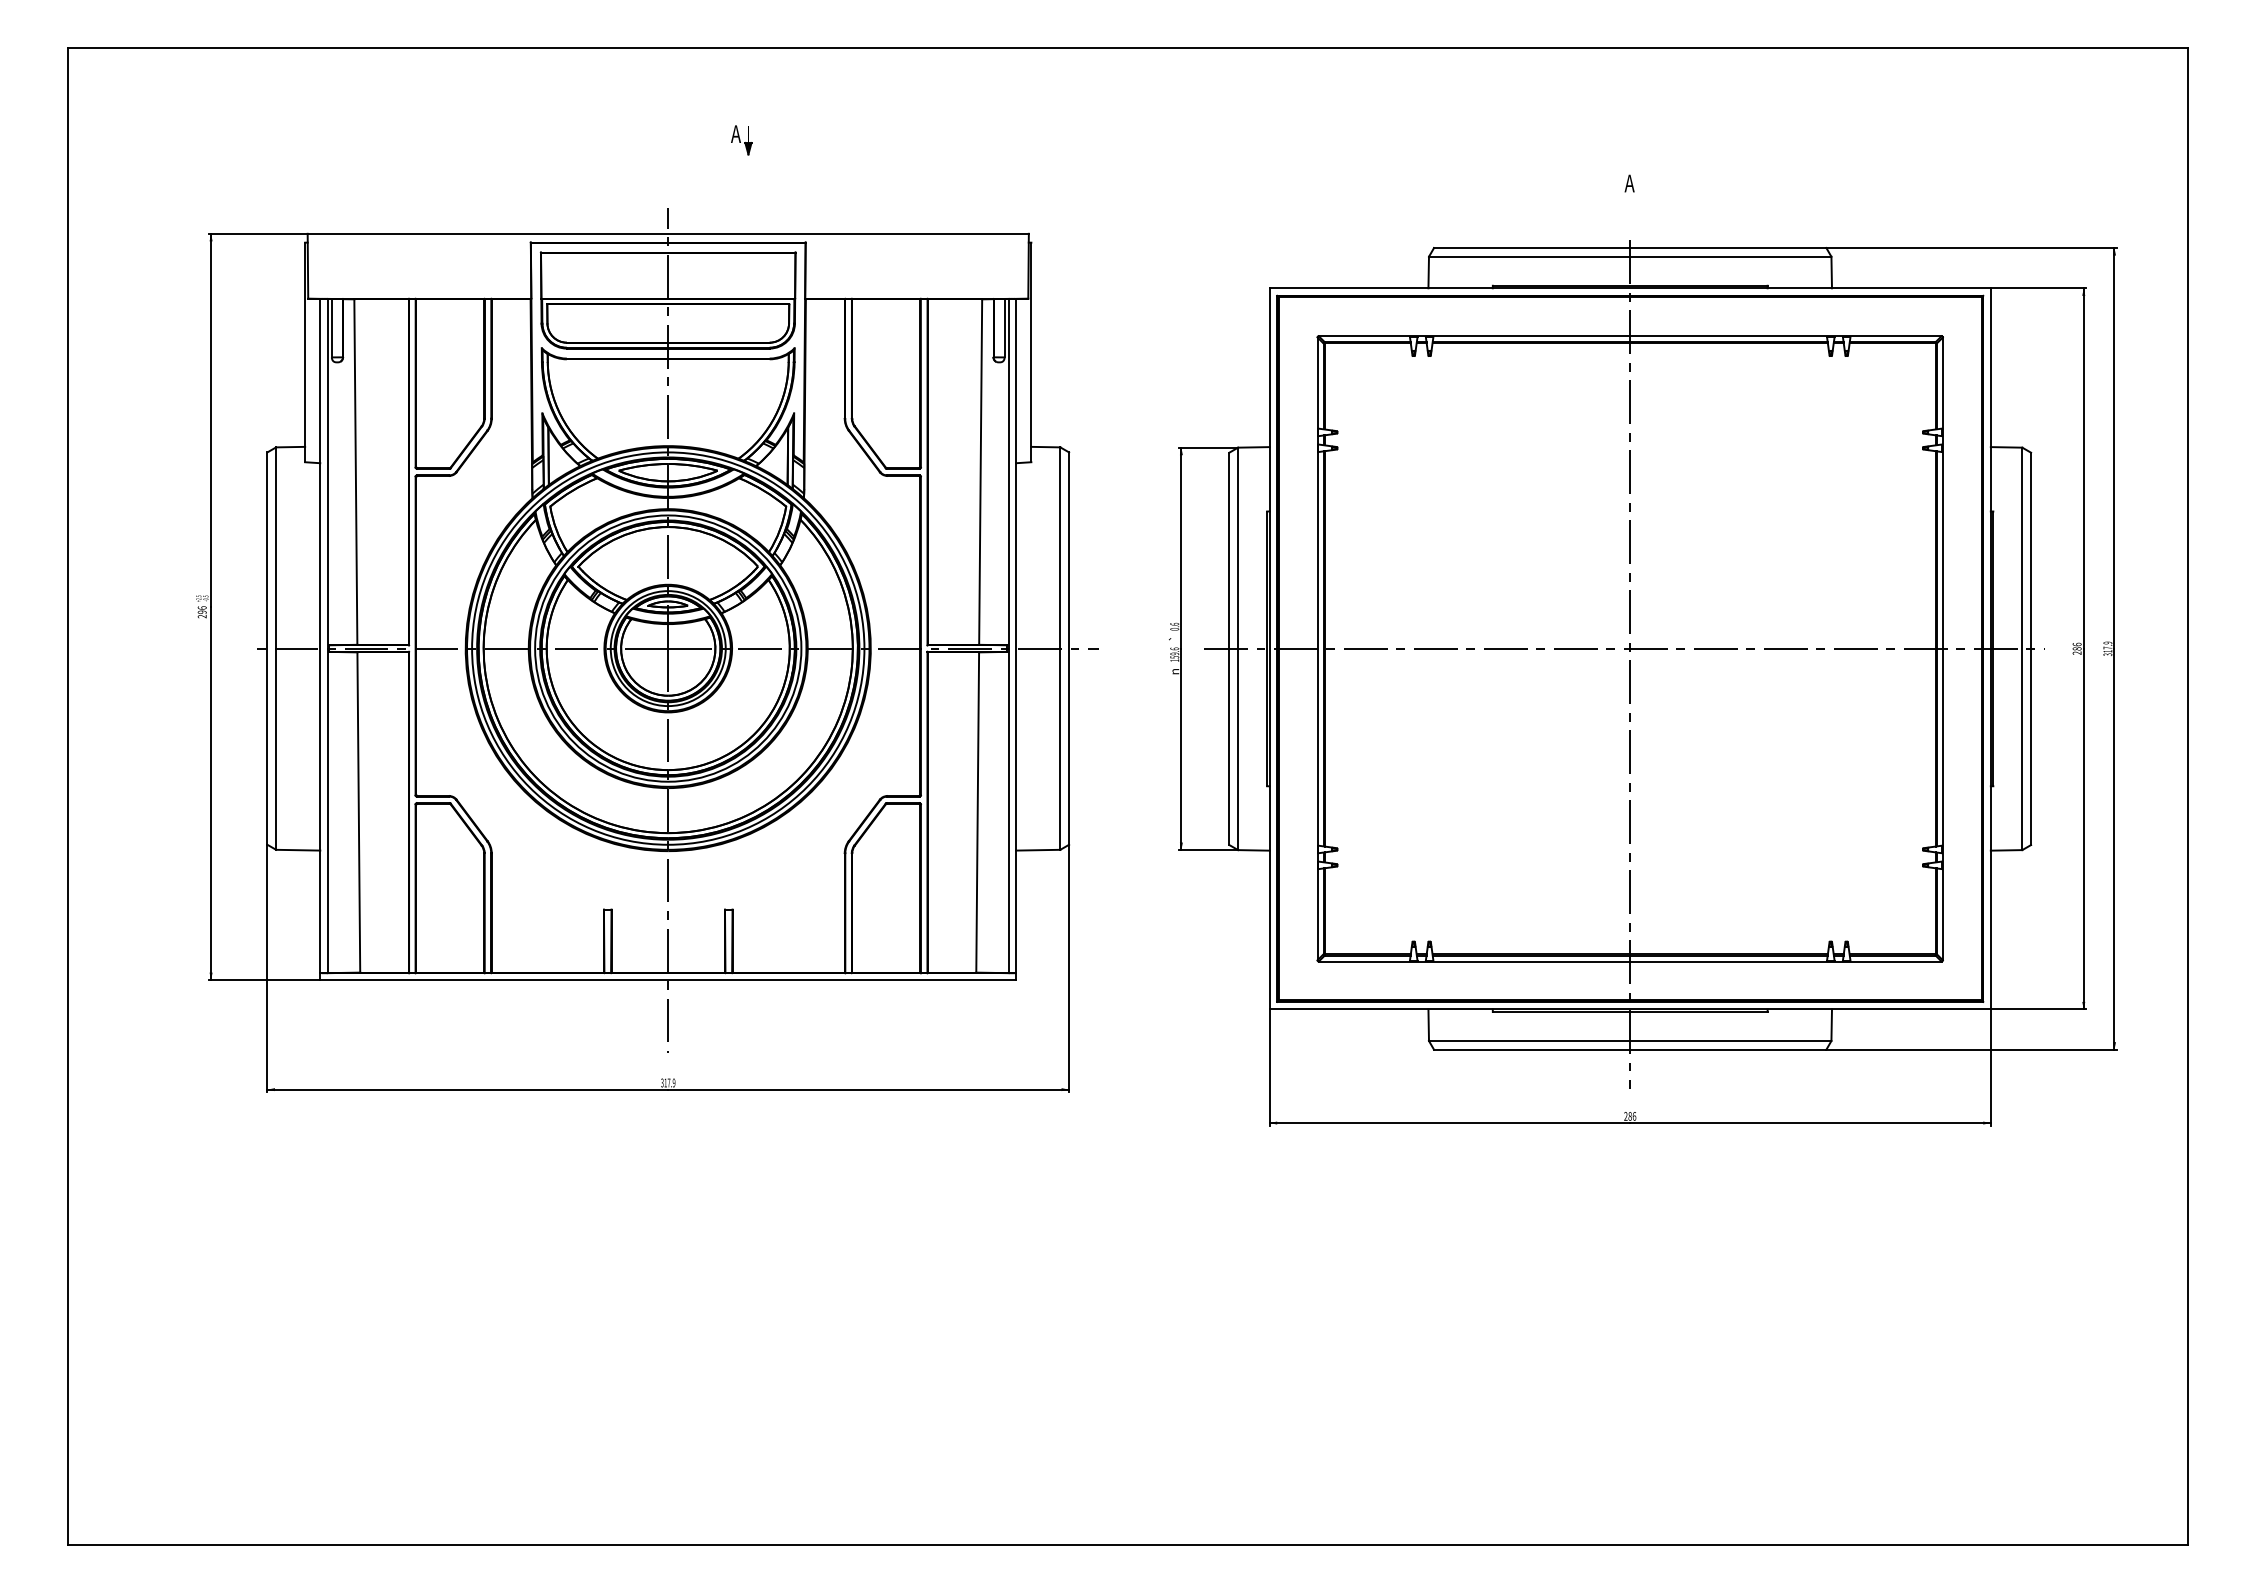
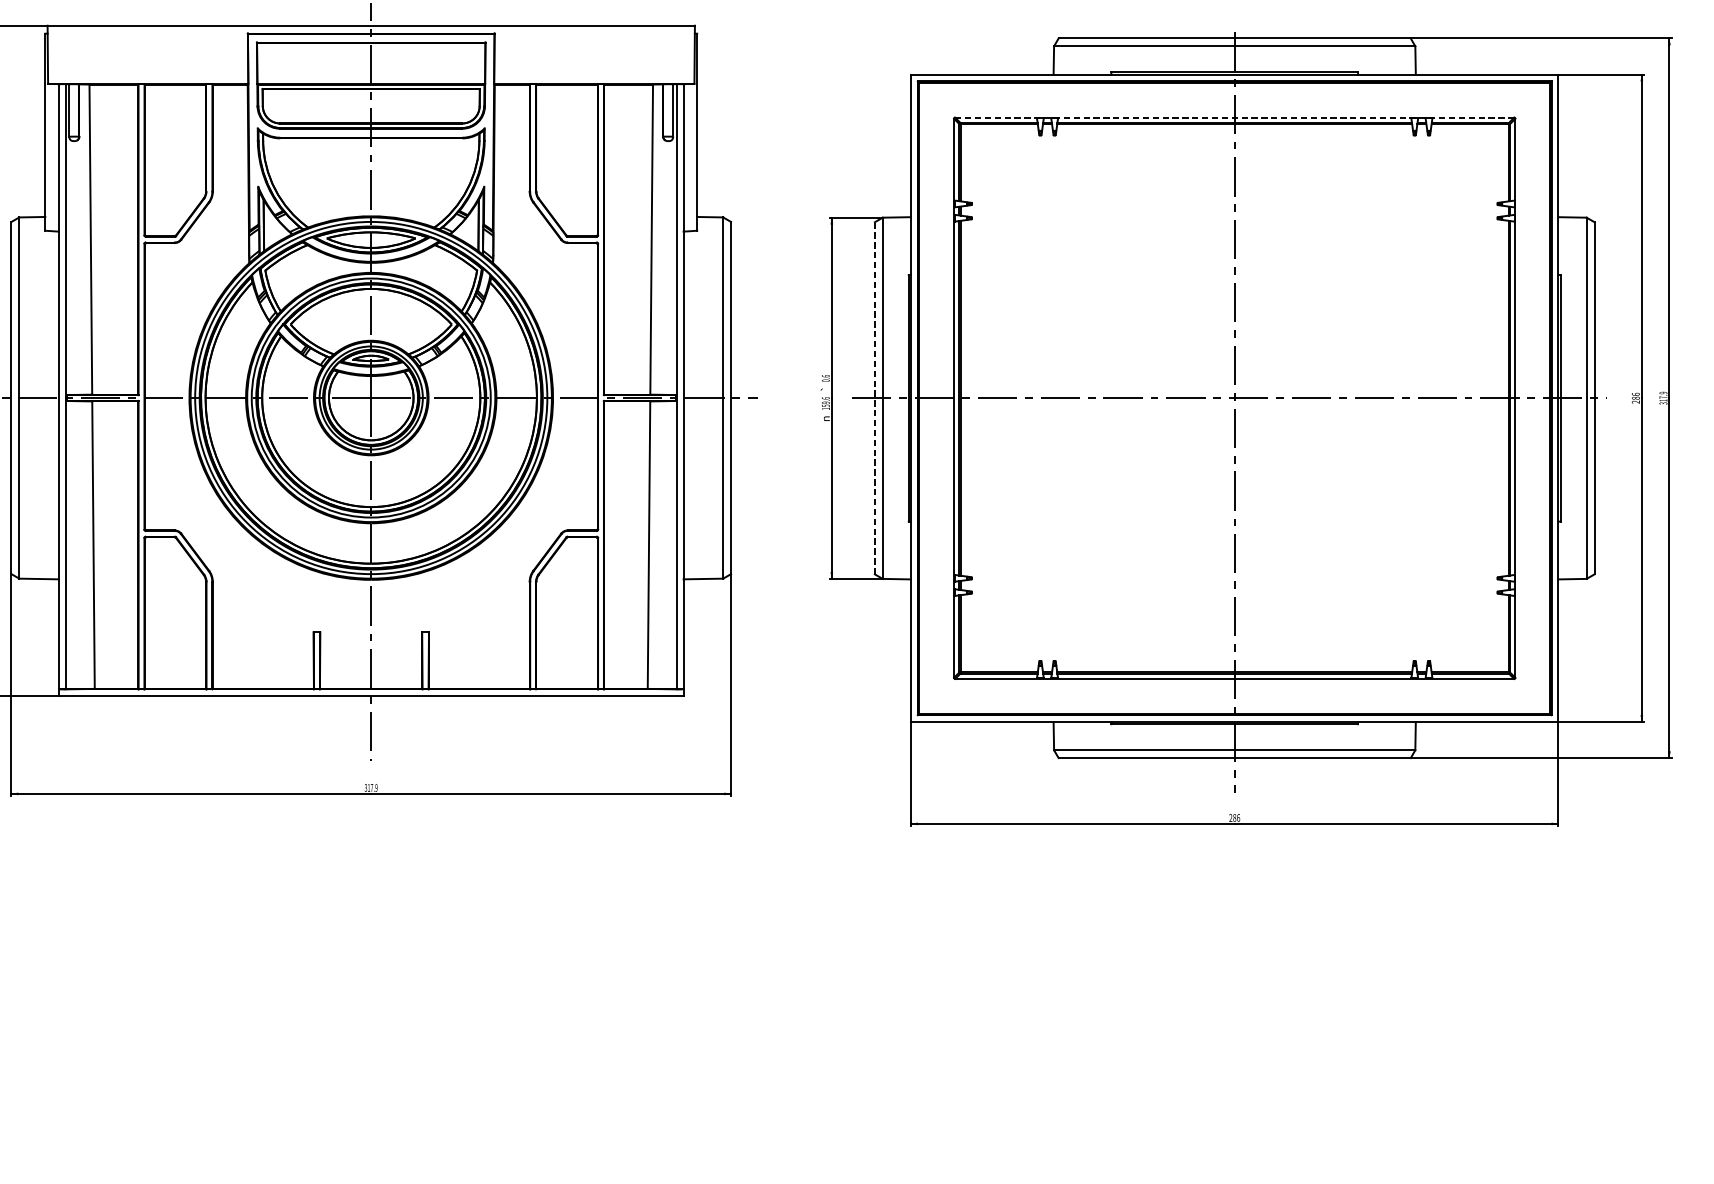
line: (1630, 336) -> (1234, 117), solid -> dashed
line: (1229, 648) -> (875, 397), solid -> dashed

